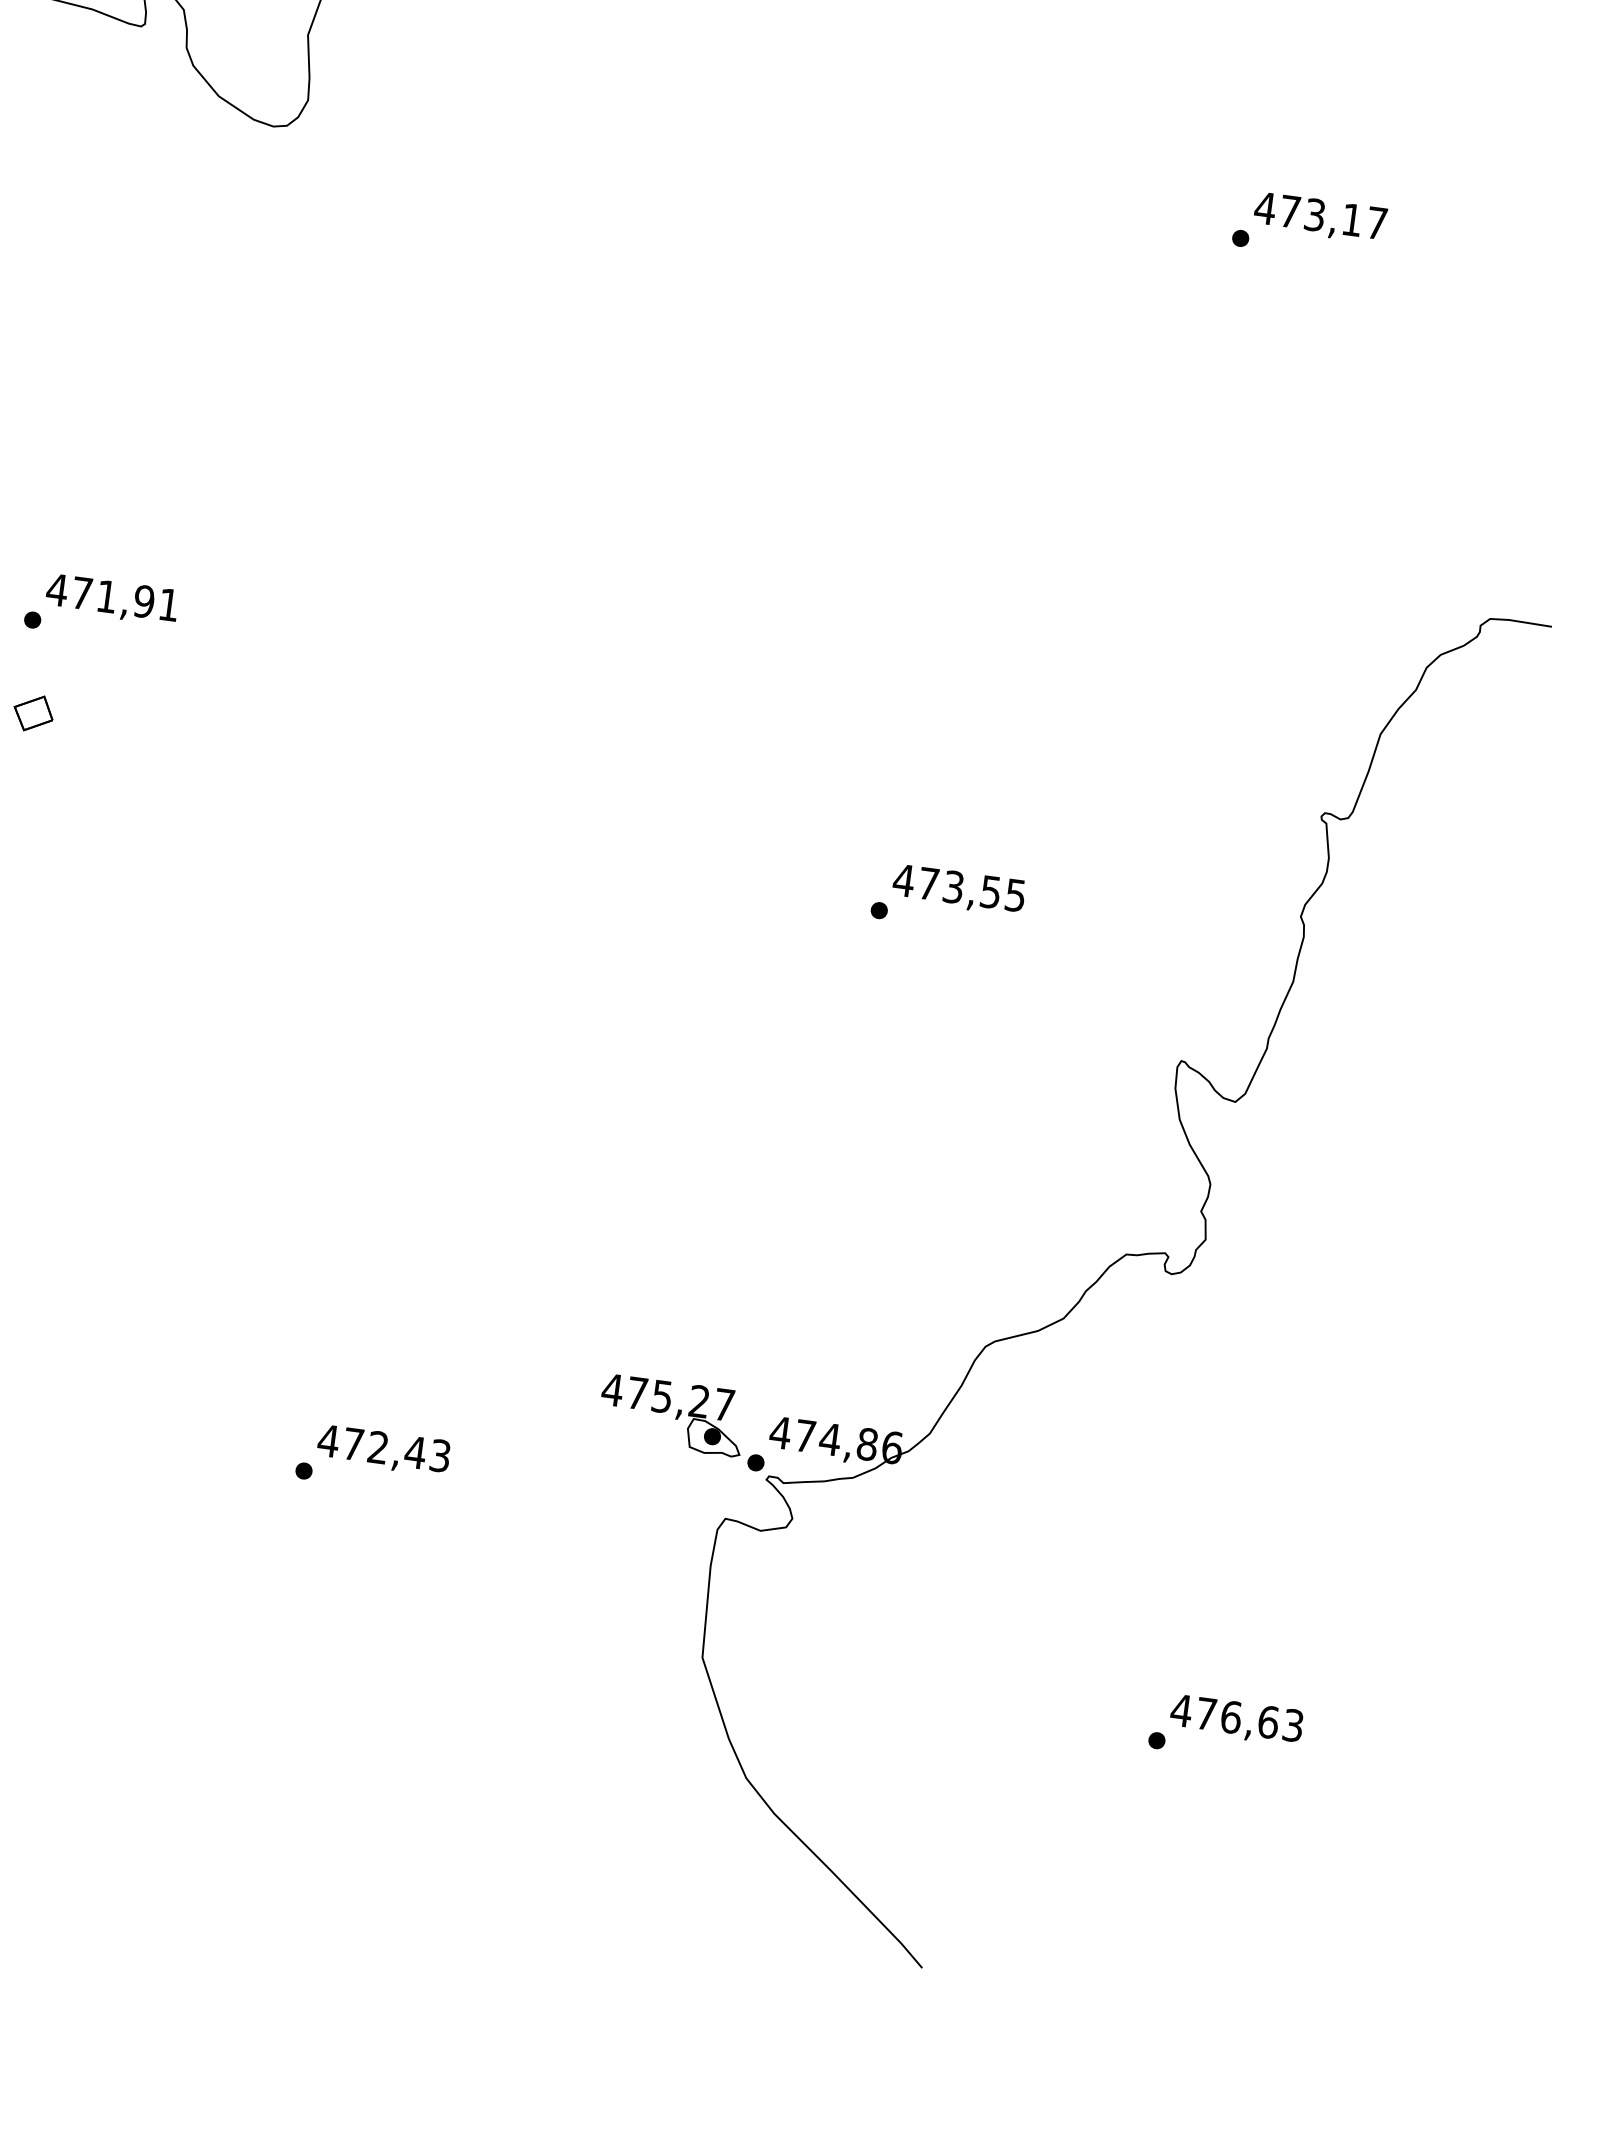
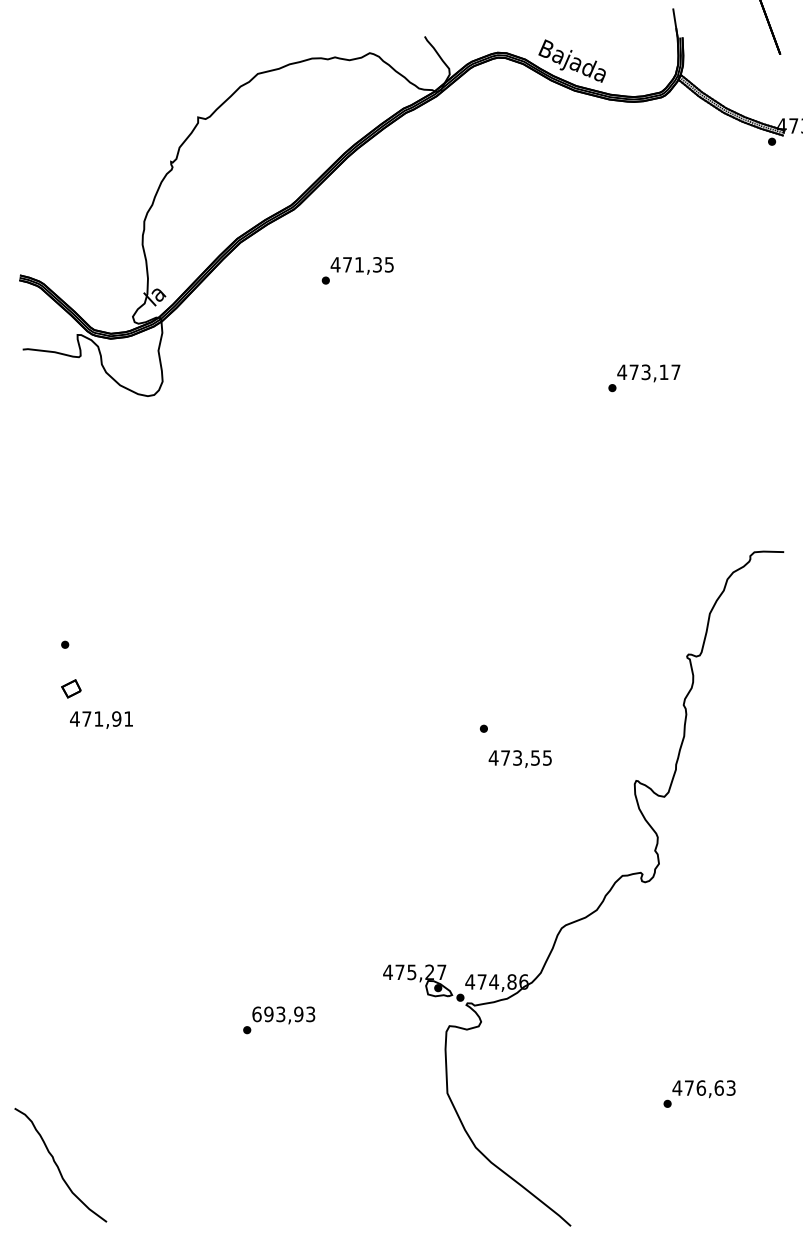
text: (112, 598) -> (101, 719), moved
text: (957, 888) -> (519, 758), moved
text: (371, 1446) -> (277, 1014), 472,43 -> 693,93

